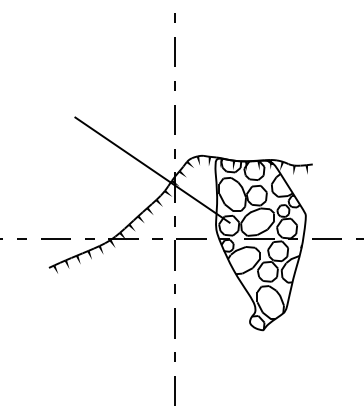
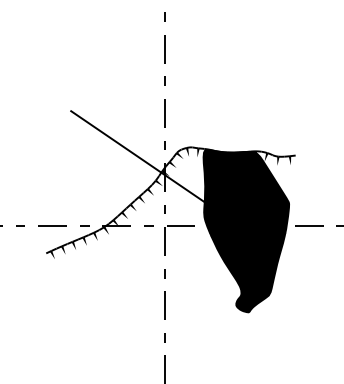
fill: (260, 244) -> (246, 231), added

